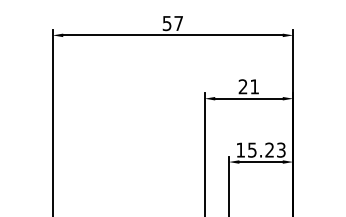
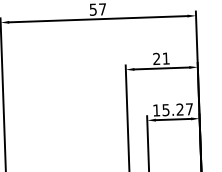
text: (281, 149) -> (189, 108), 15.23 -> 15.27

